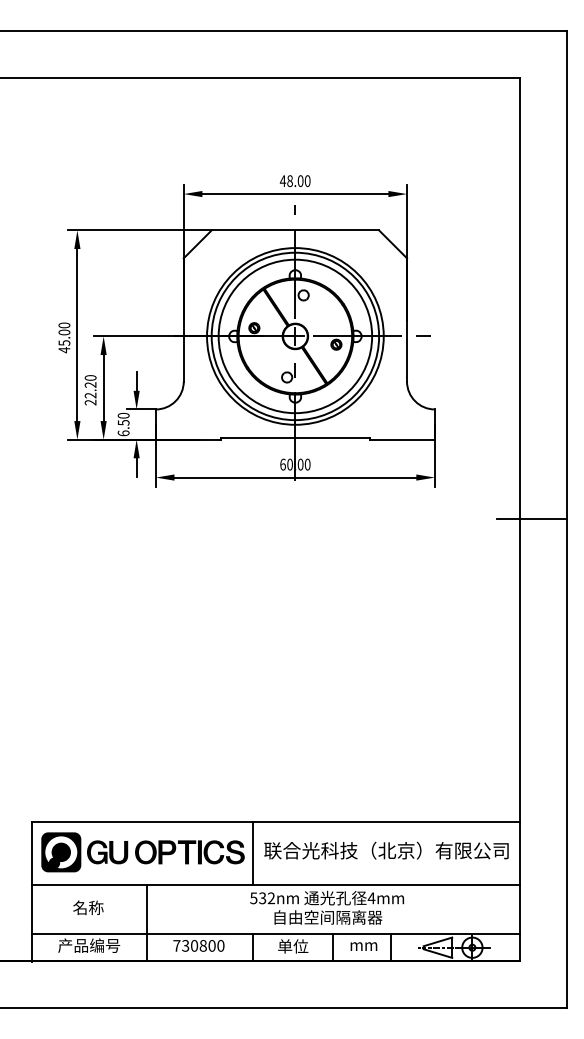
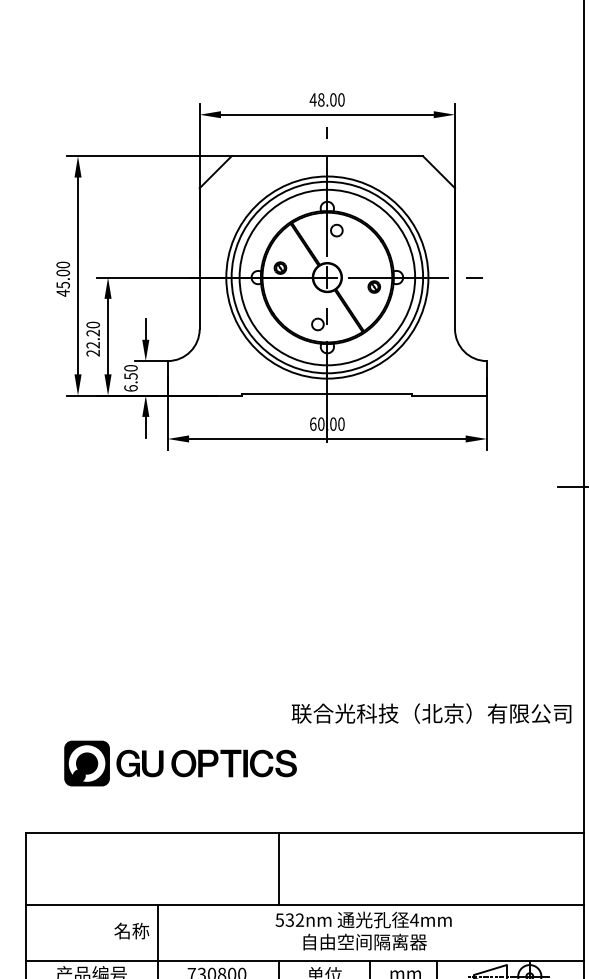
text: (386, 850) -> (431, 713), moved
part: (142, 852) -> (179, 763), moved
text: (88, 907) -> (131, 930), moved

